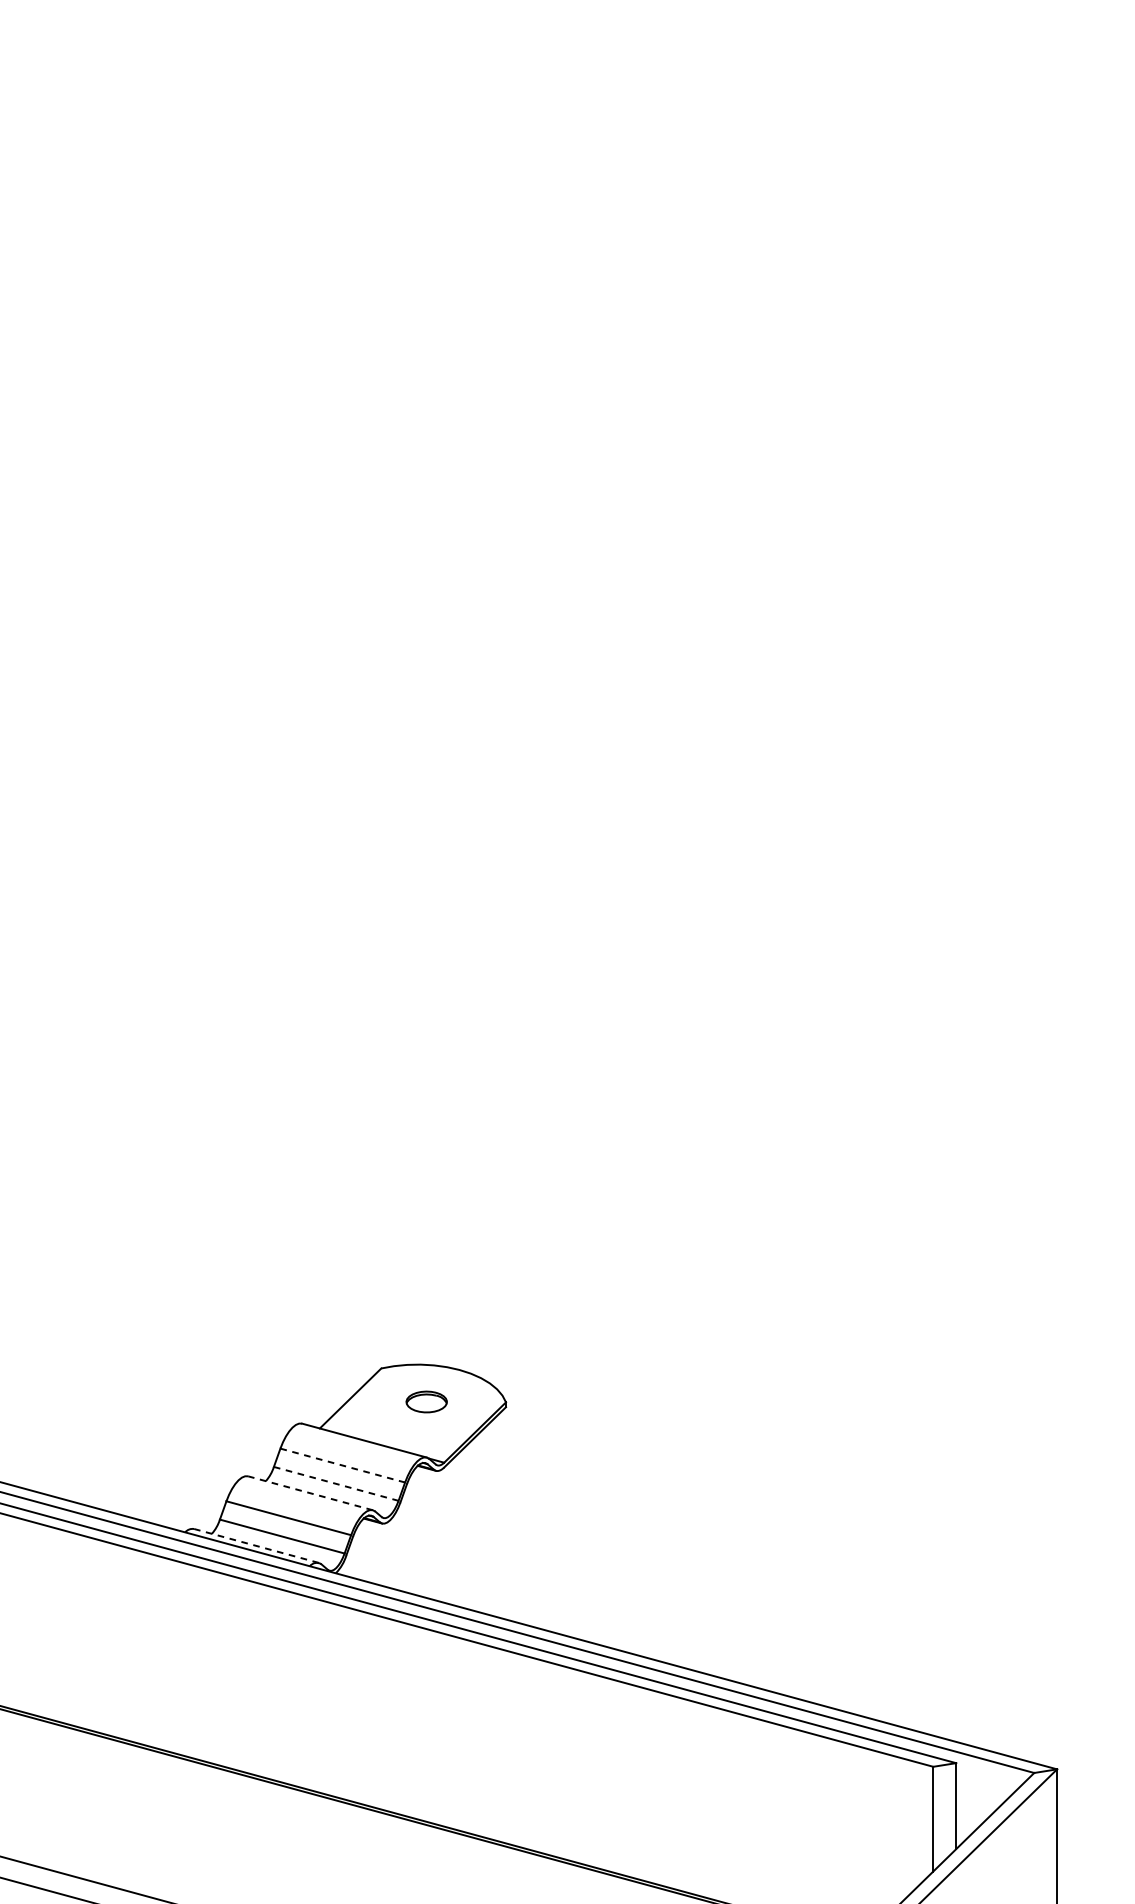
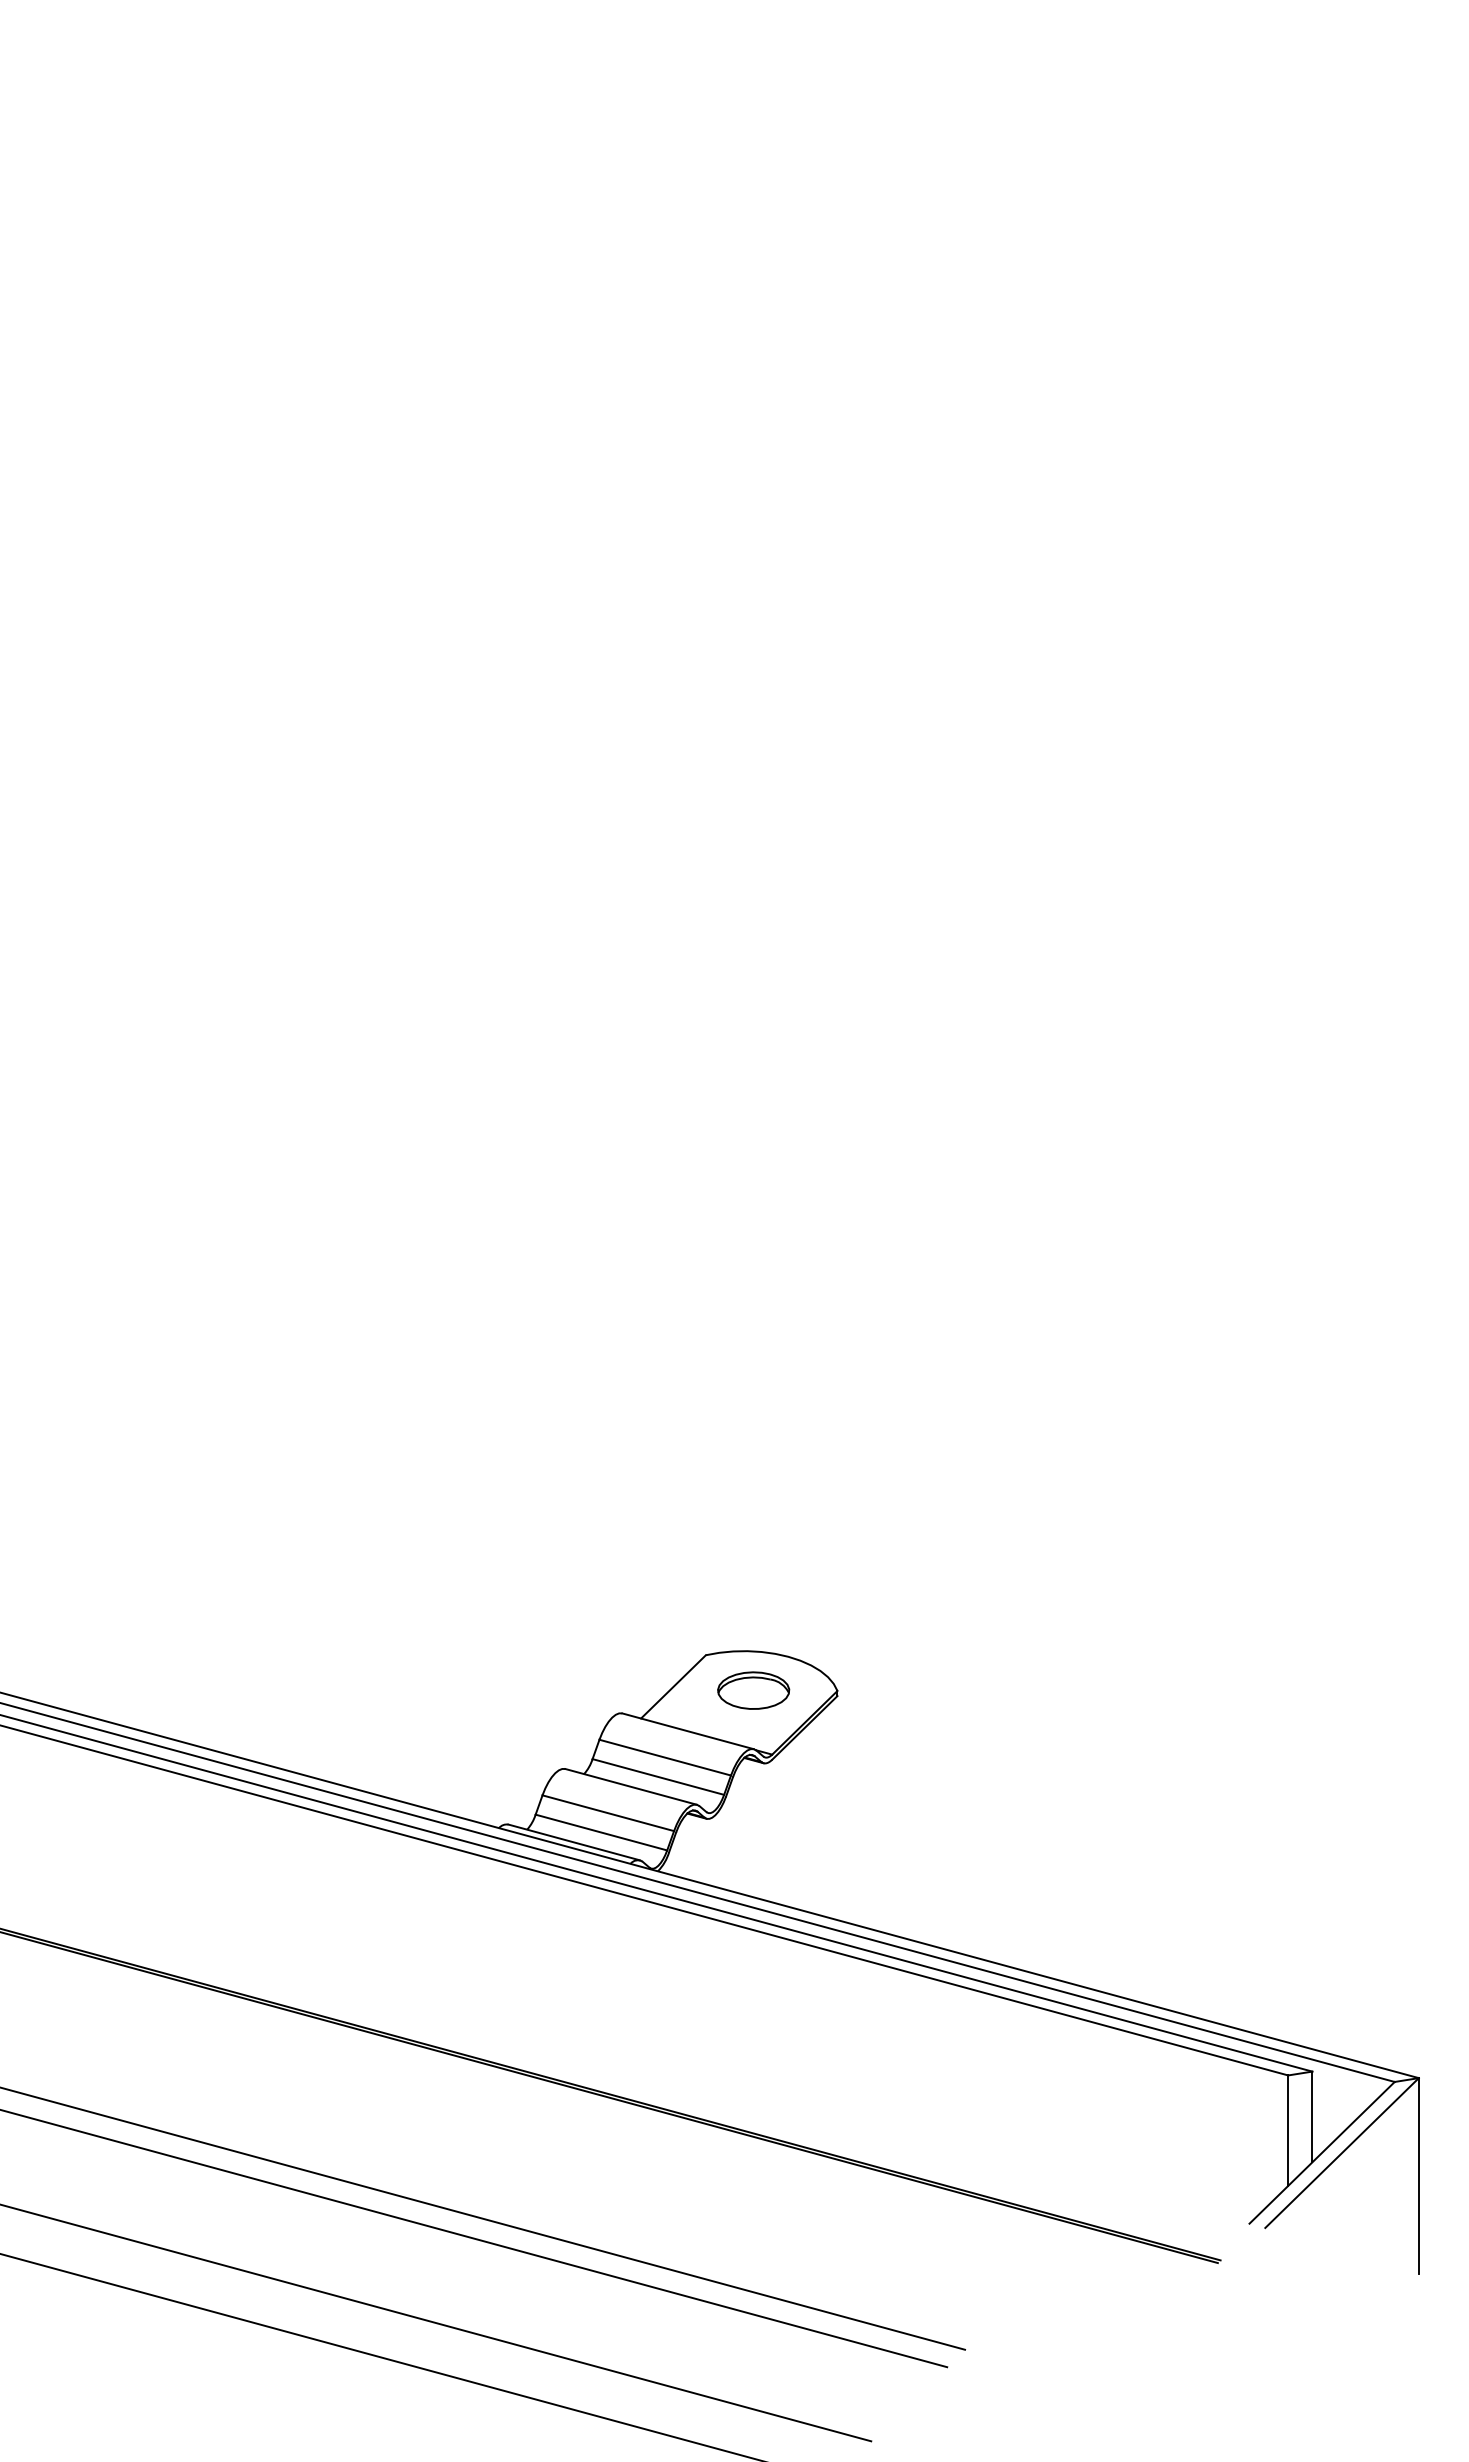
part: (426, 1401) -> (753, 1690), size x1.67
line: (343, 1465) -> (665, 1757), dashed -> solid
line: (336, 1484) -> (658, 1777), dashed -> solid
line: (309, 1492) -> (630, 1786), dashed -> solid
line: (255, 1545) -> (573, 1842), dashed -> solid

